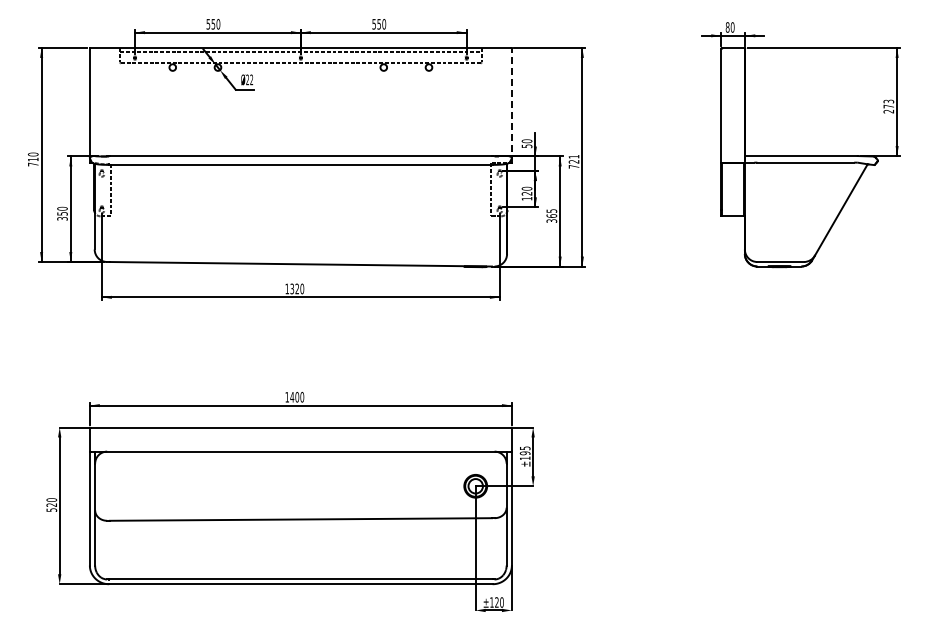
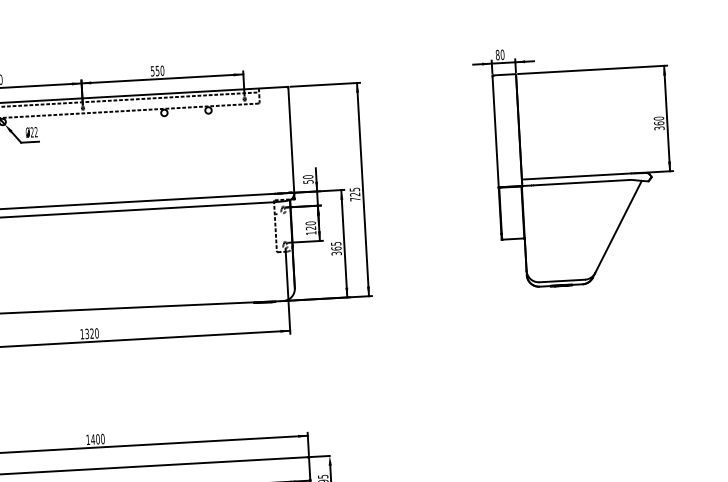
line: (511, 105) -> (291, 143), dashed -> solid
text: (888, 106) -> (658, 123), 273 -> 360
text: (573, 156) -> (354, 189), 721 -> 725

